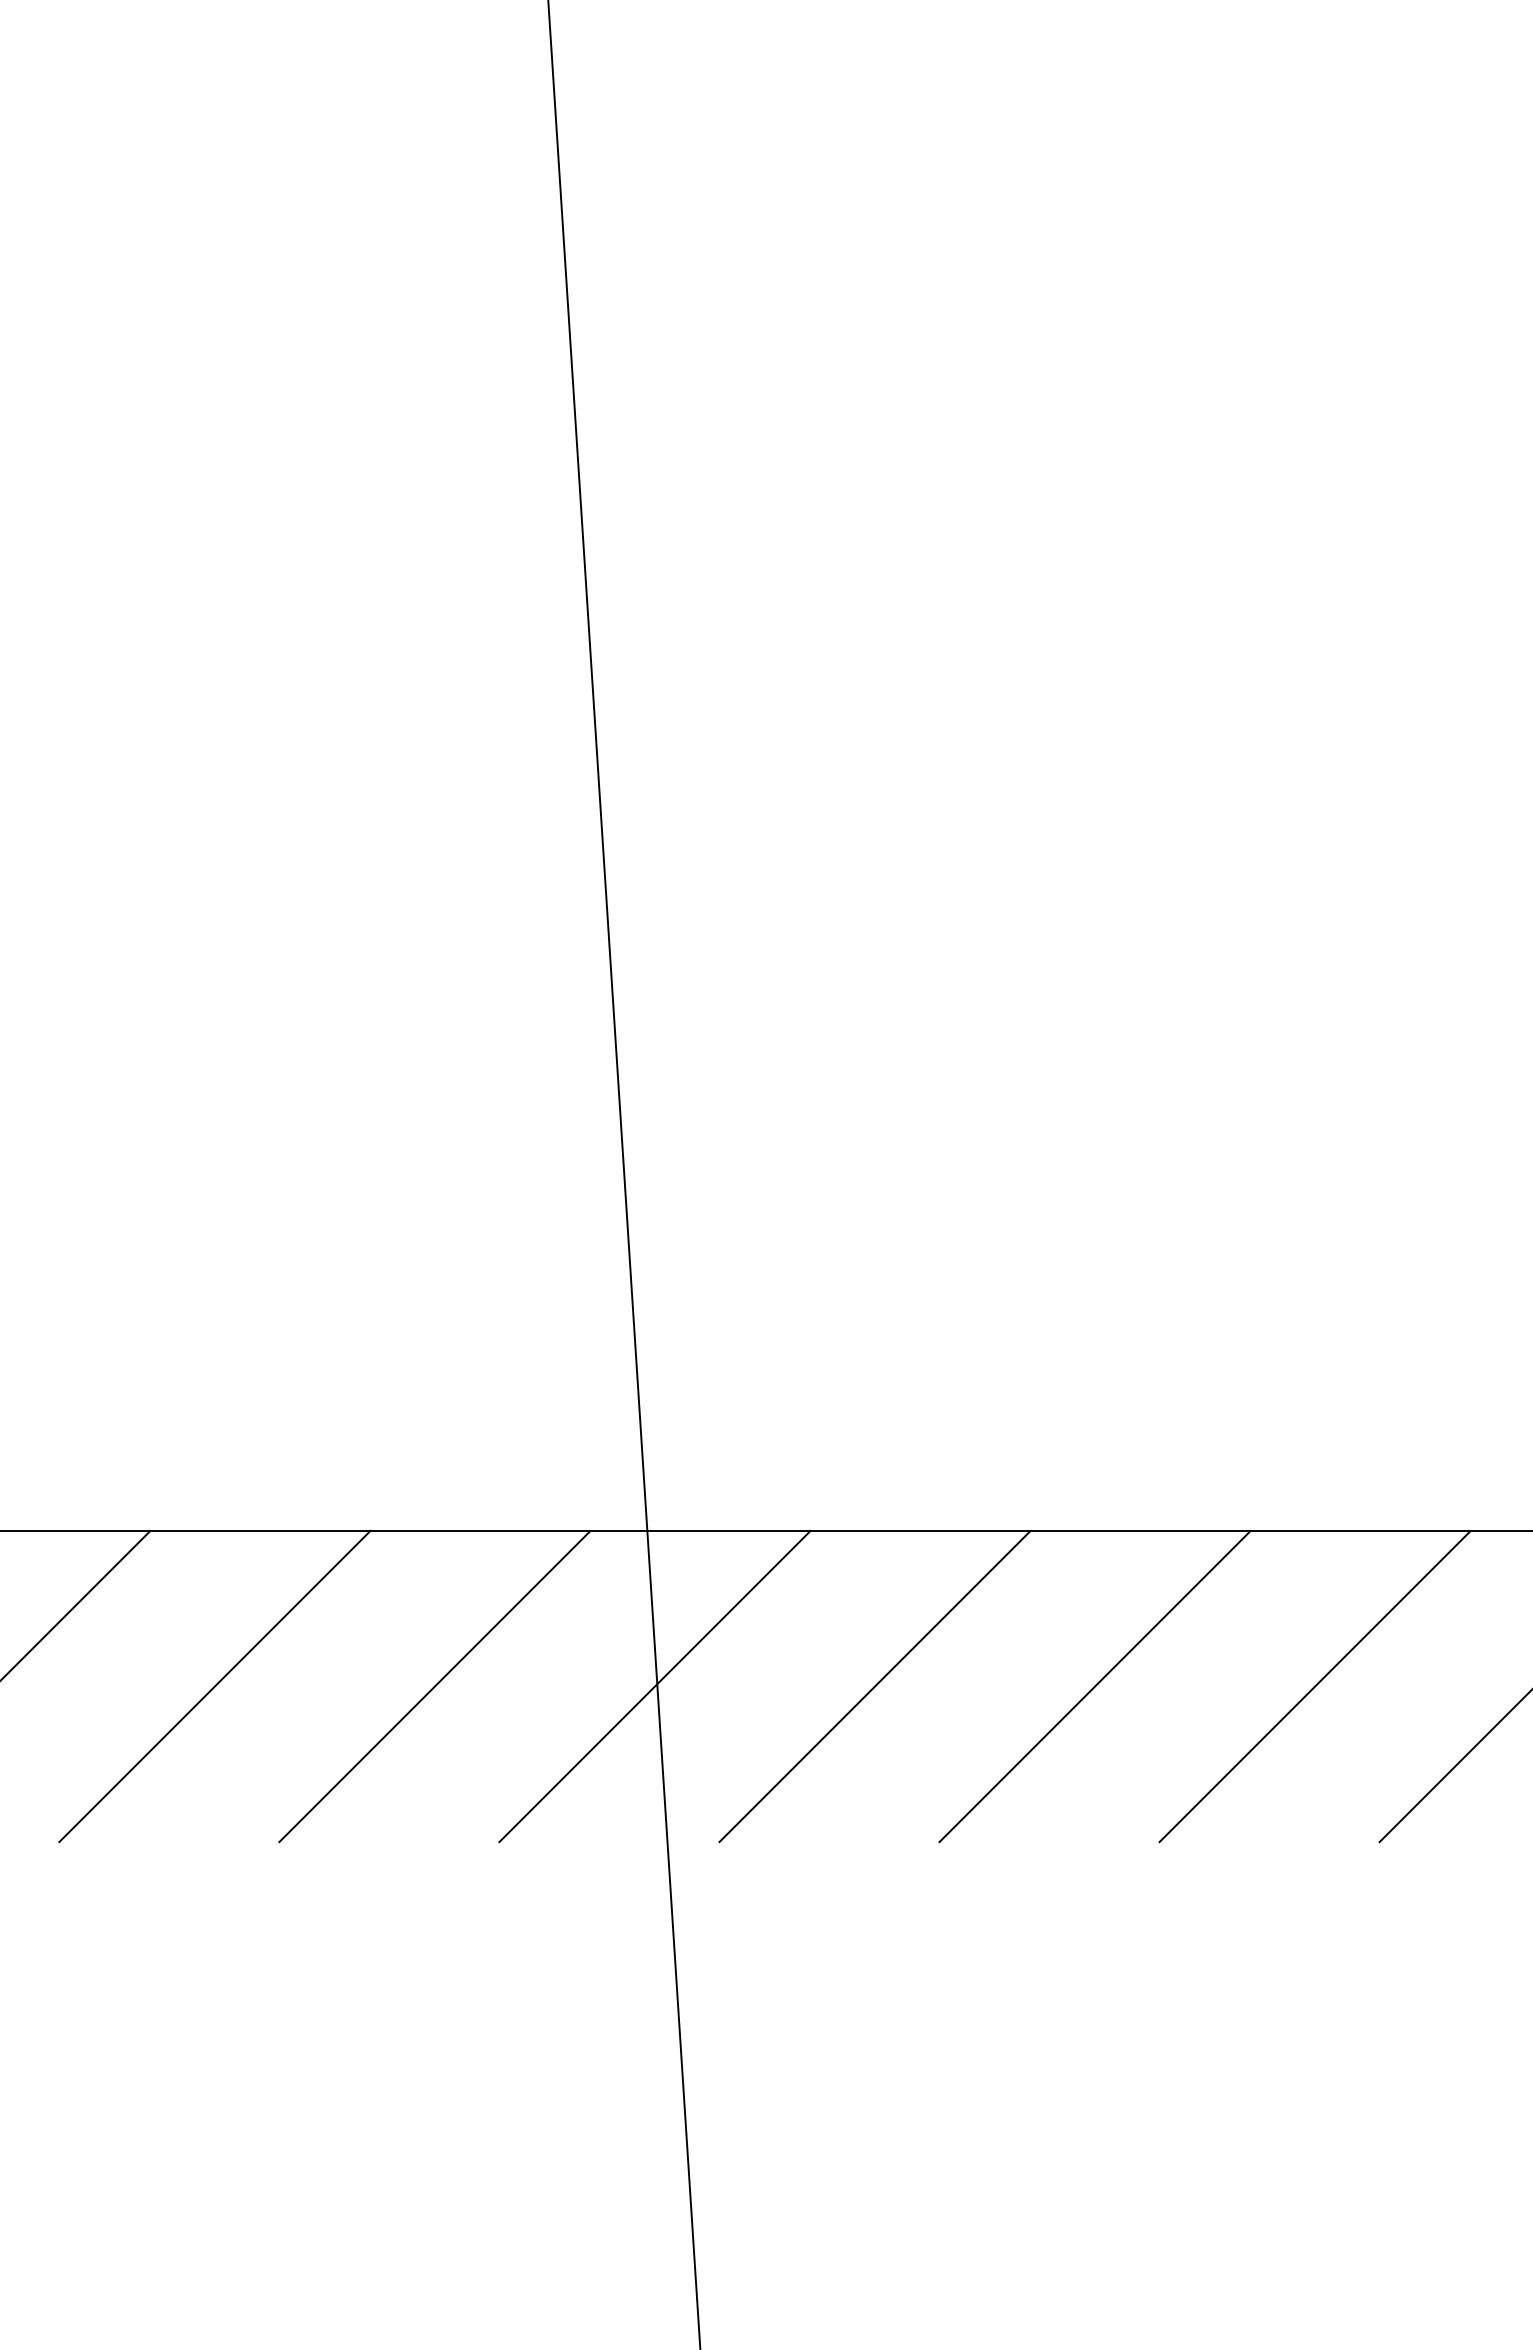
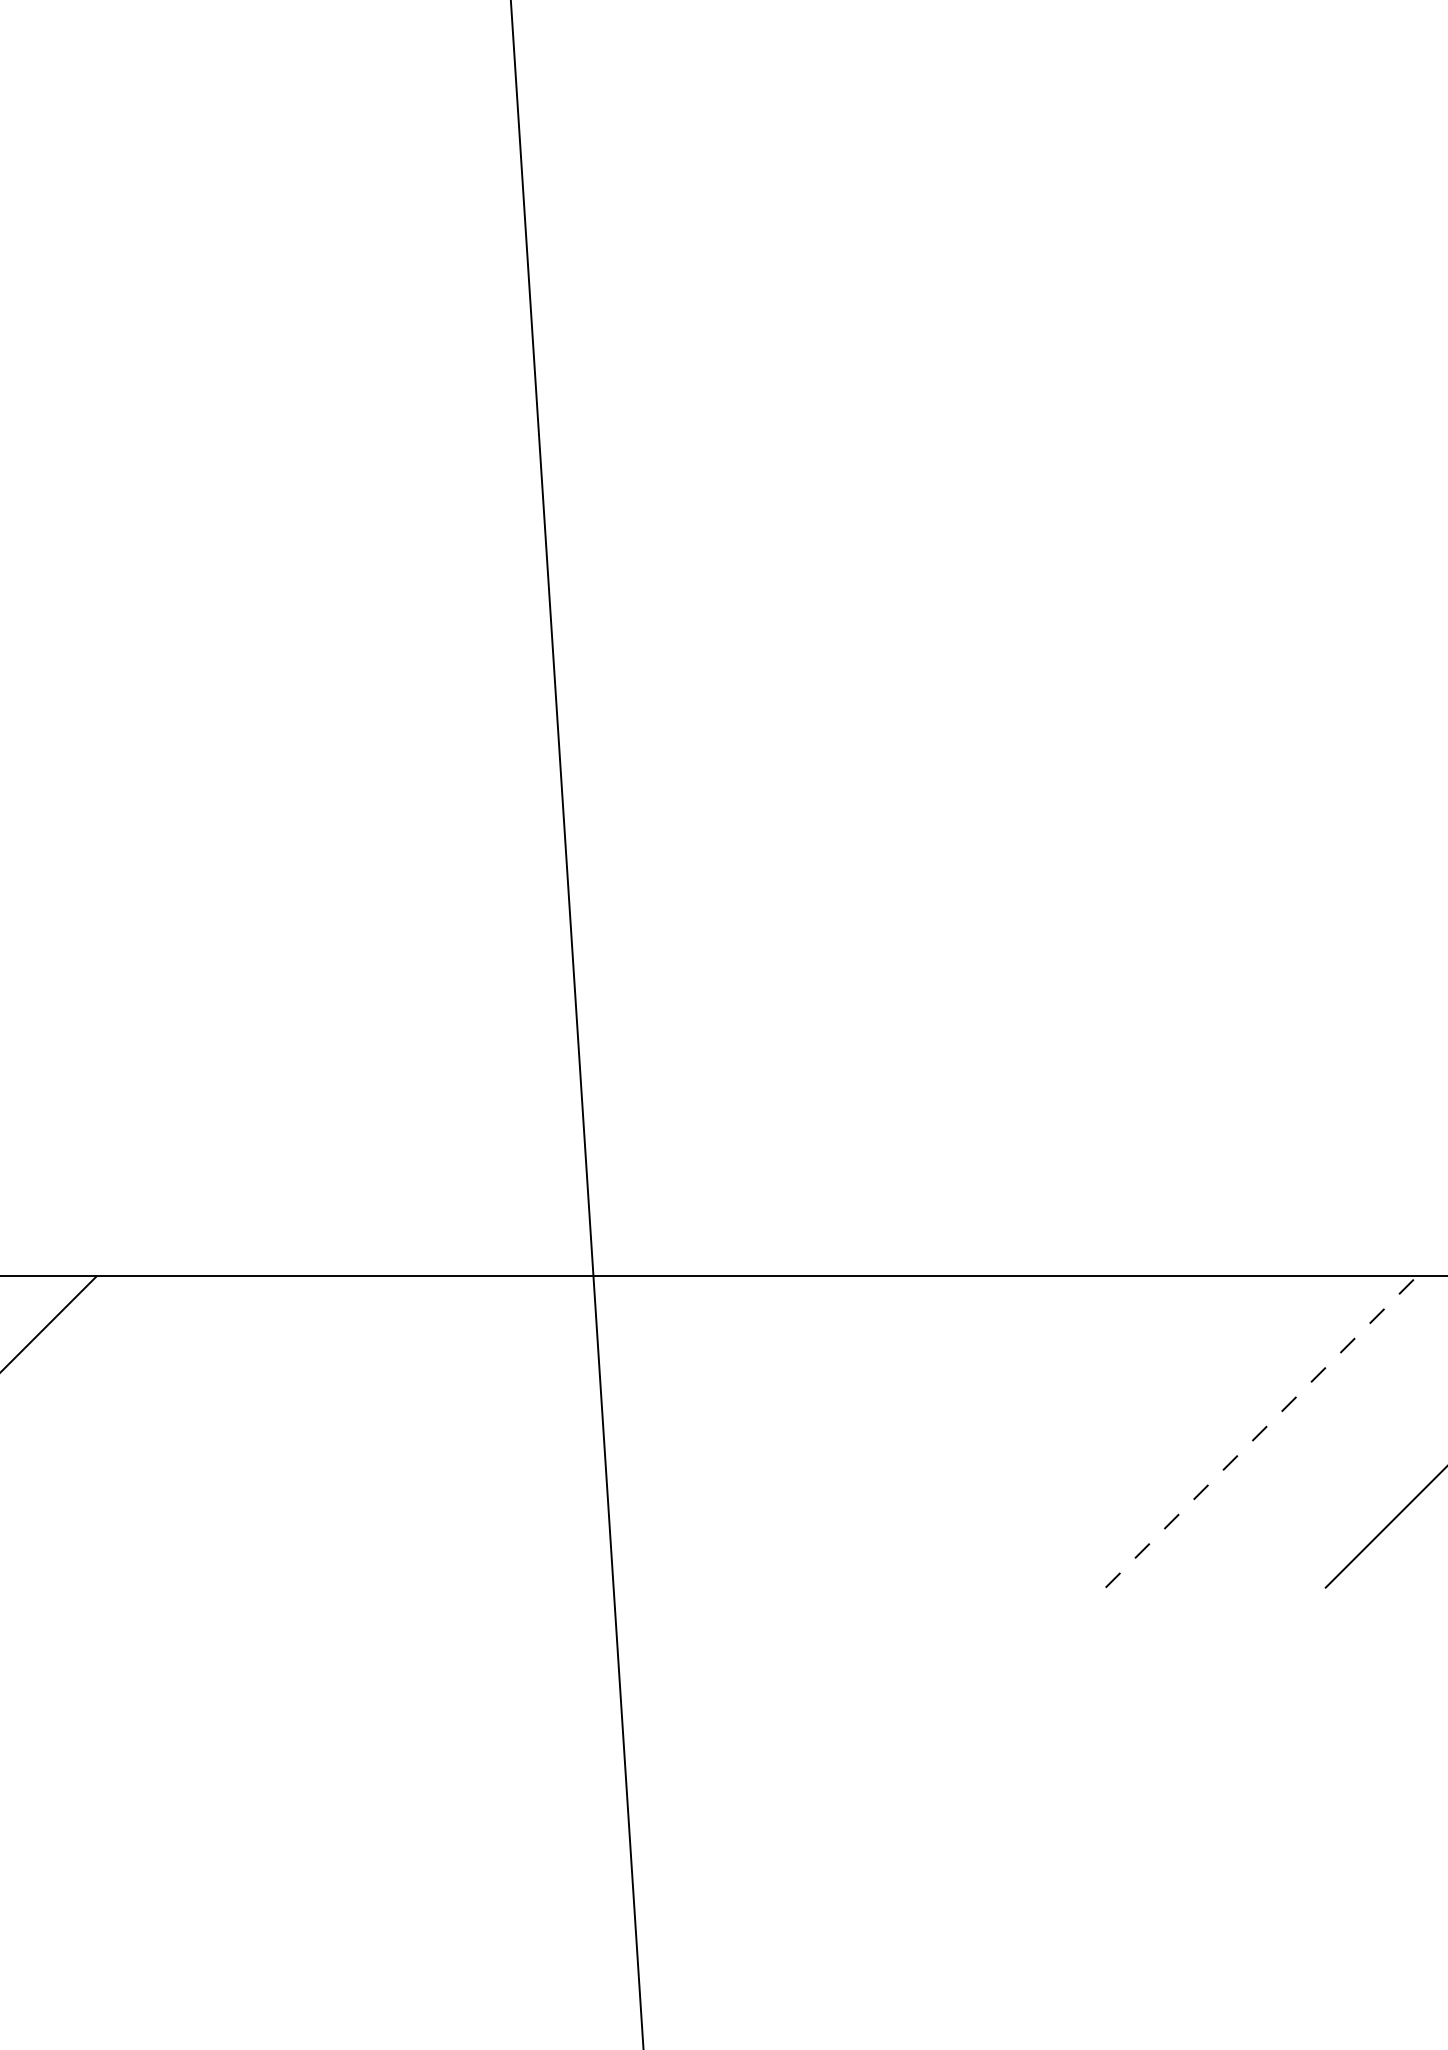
line: (214, 1686) -> (160, 1432), removed
line: (434, 1686) -> (380, 1432), removed
line: (654, 1686) -> (600, 1432), removed
line: (874, 1686) -> (820, 1432), removed
line: (1094, 1686) -> (1040, 1432), removed
line: (1315, 1686) -> (1261, 1432), solid -> dashed

